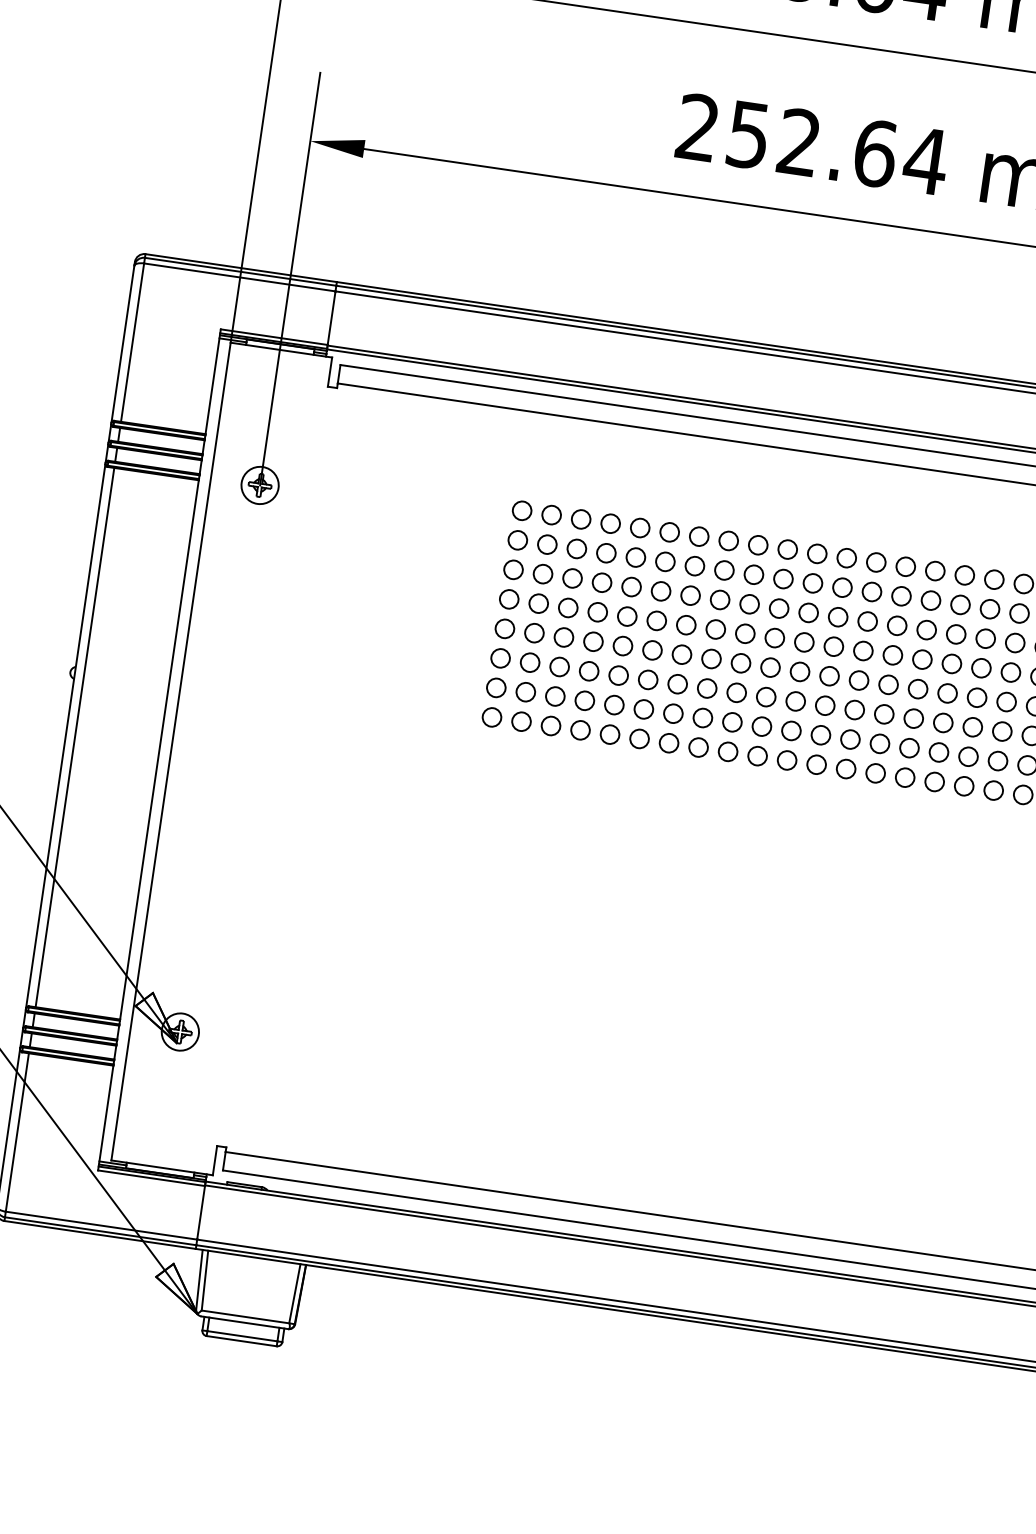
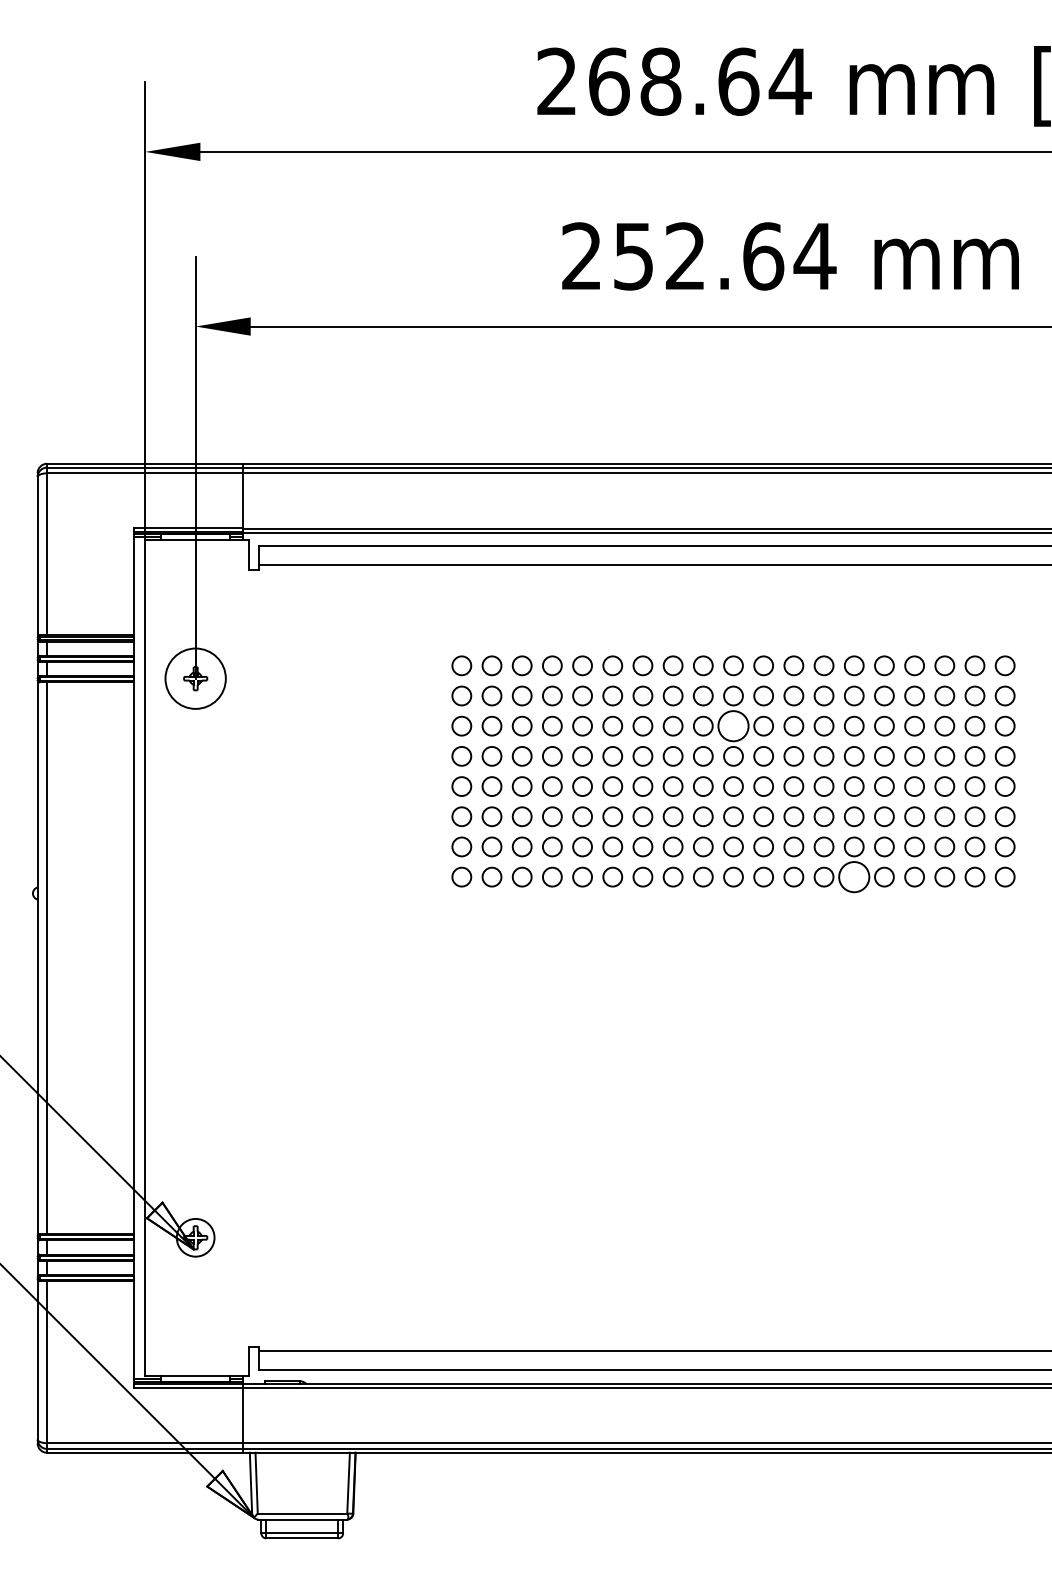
circle: (259, 485) -> (195, 678), size x1.6
circle: (779, 607) -> (733, 725), size x1.6
circle: (875, 772) -> (853, 876), size x1.6

